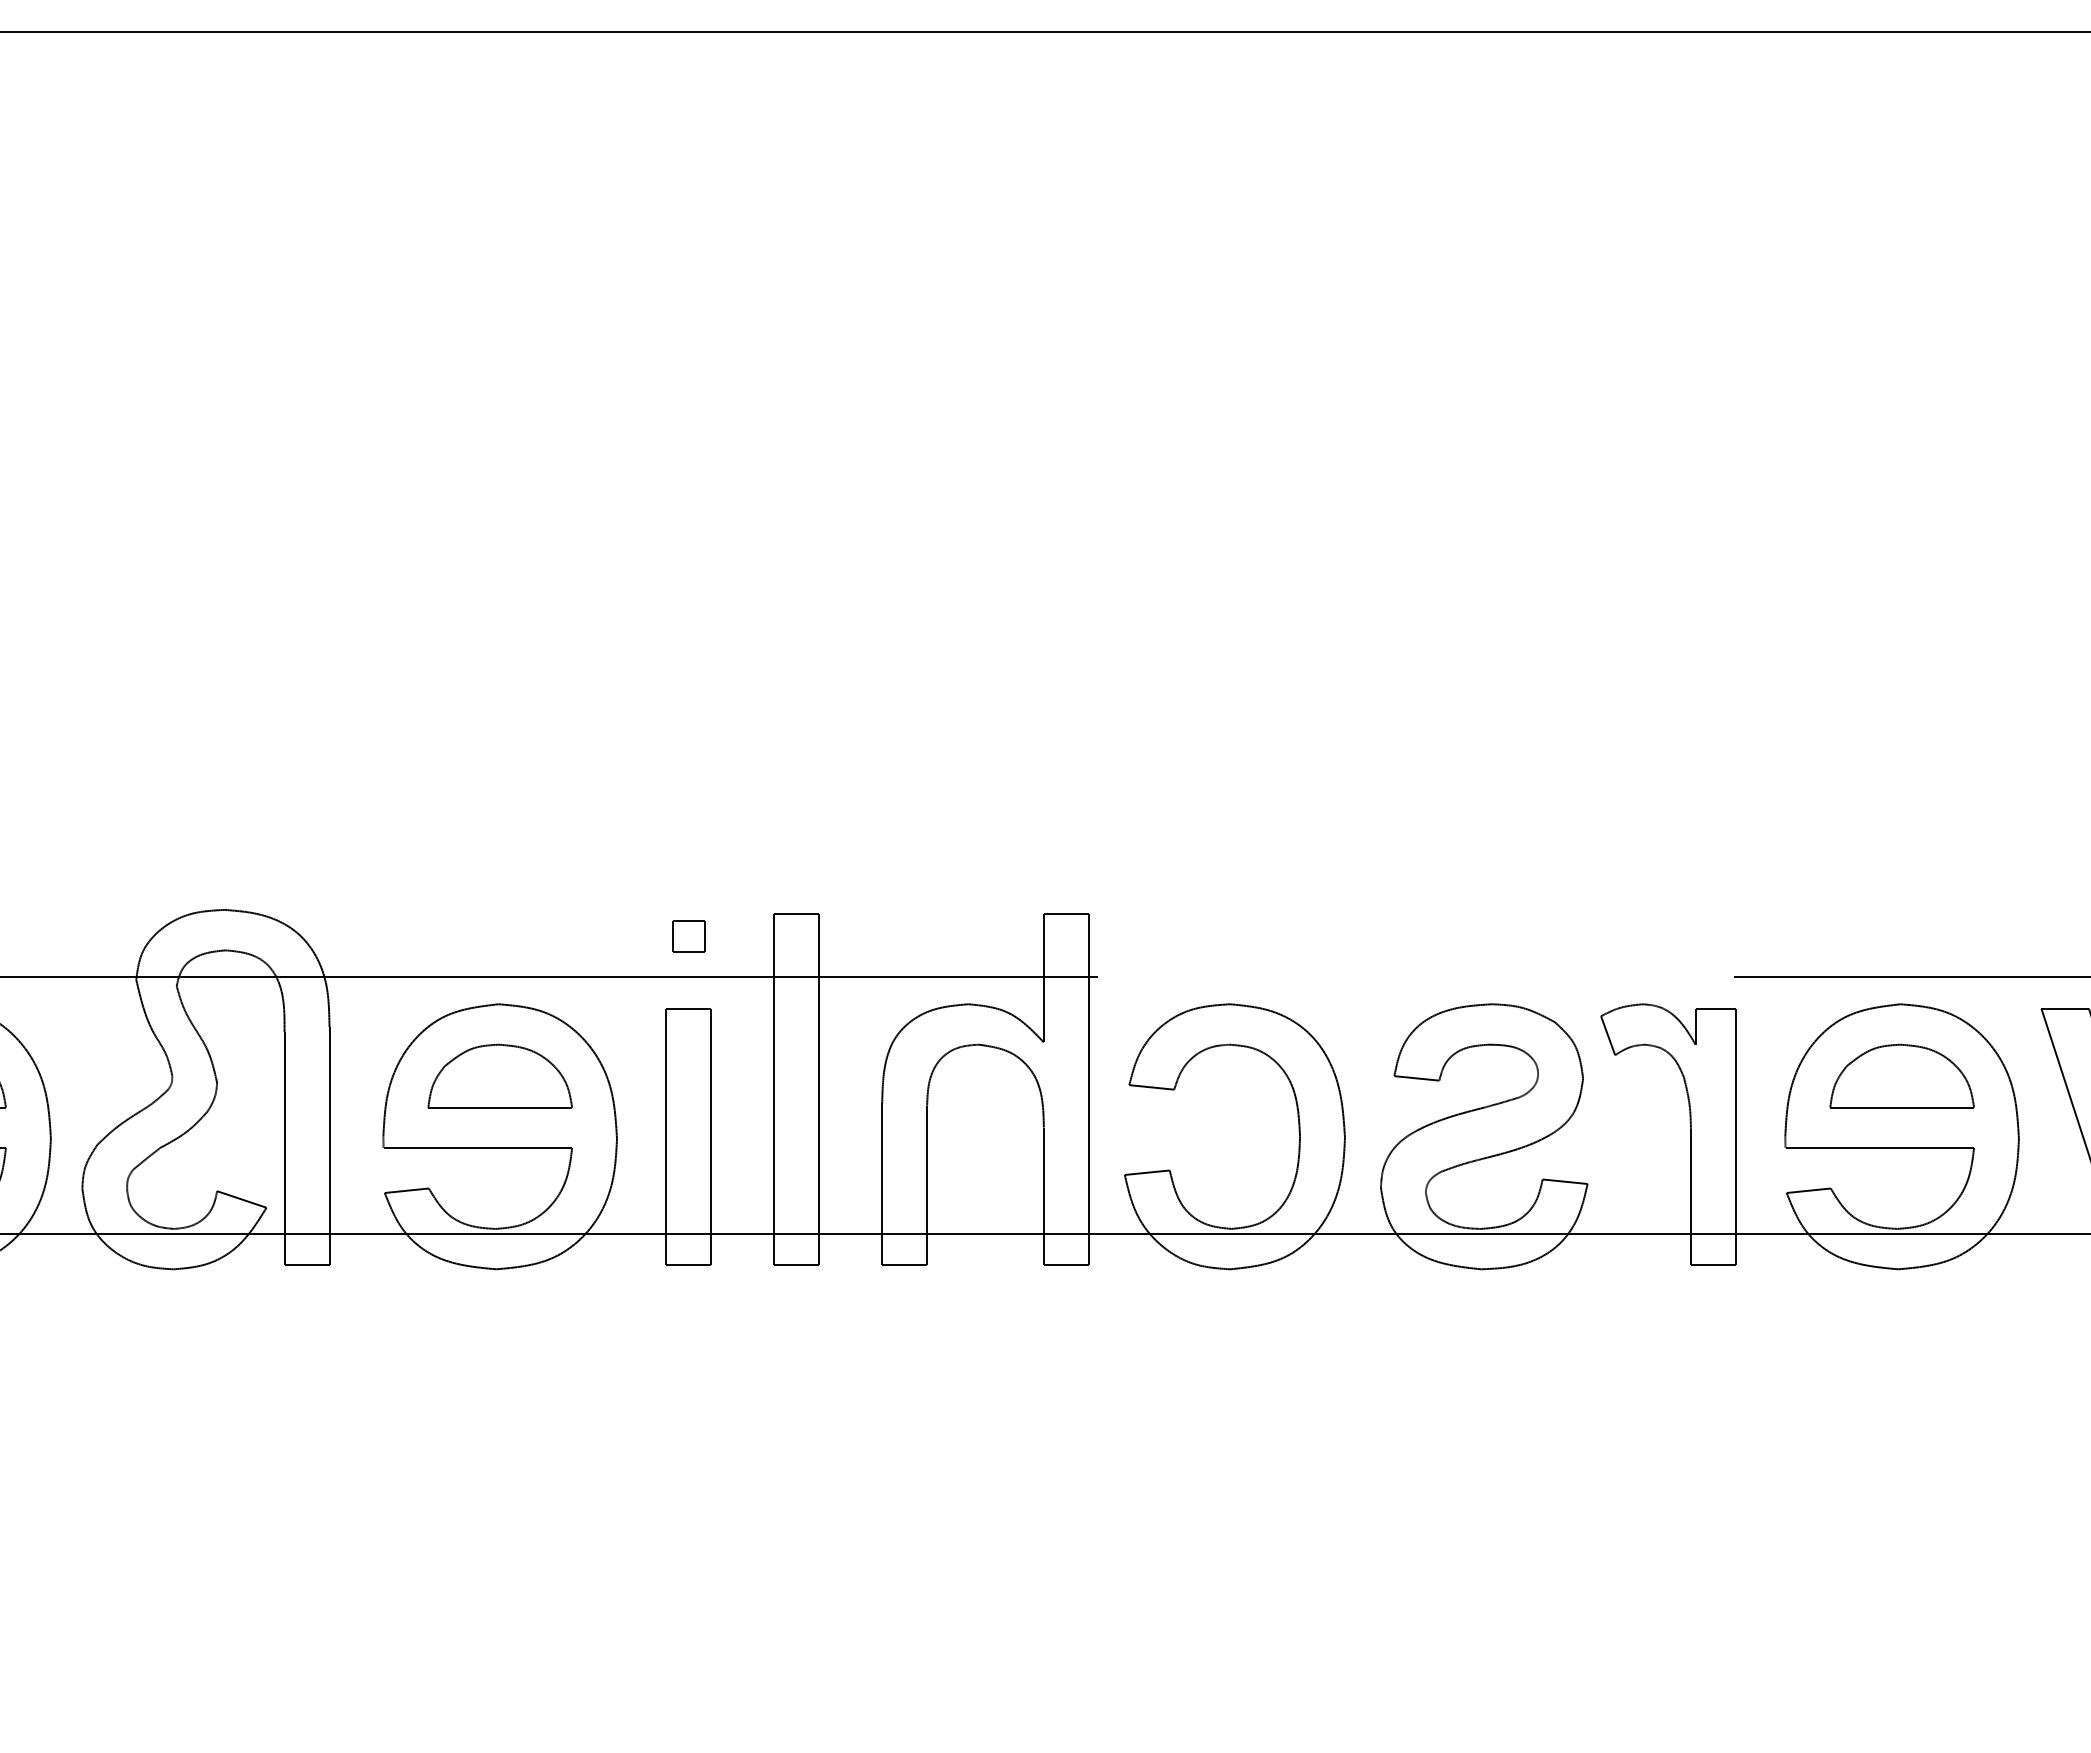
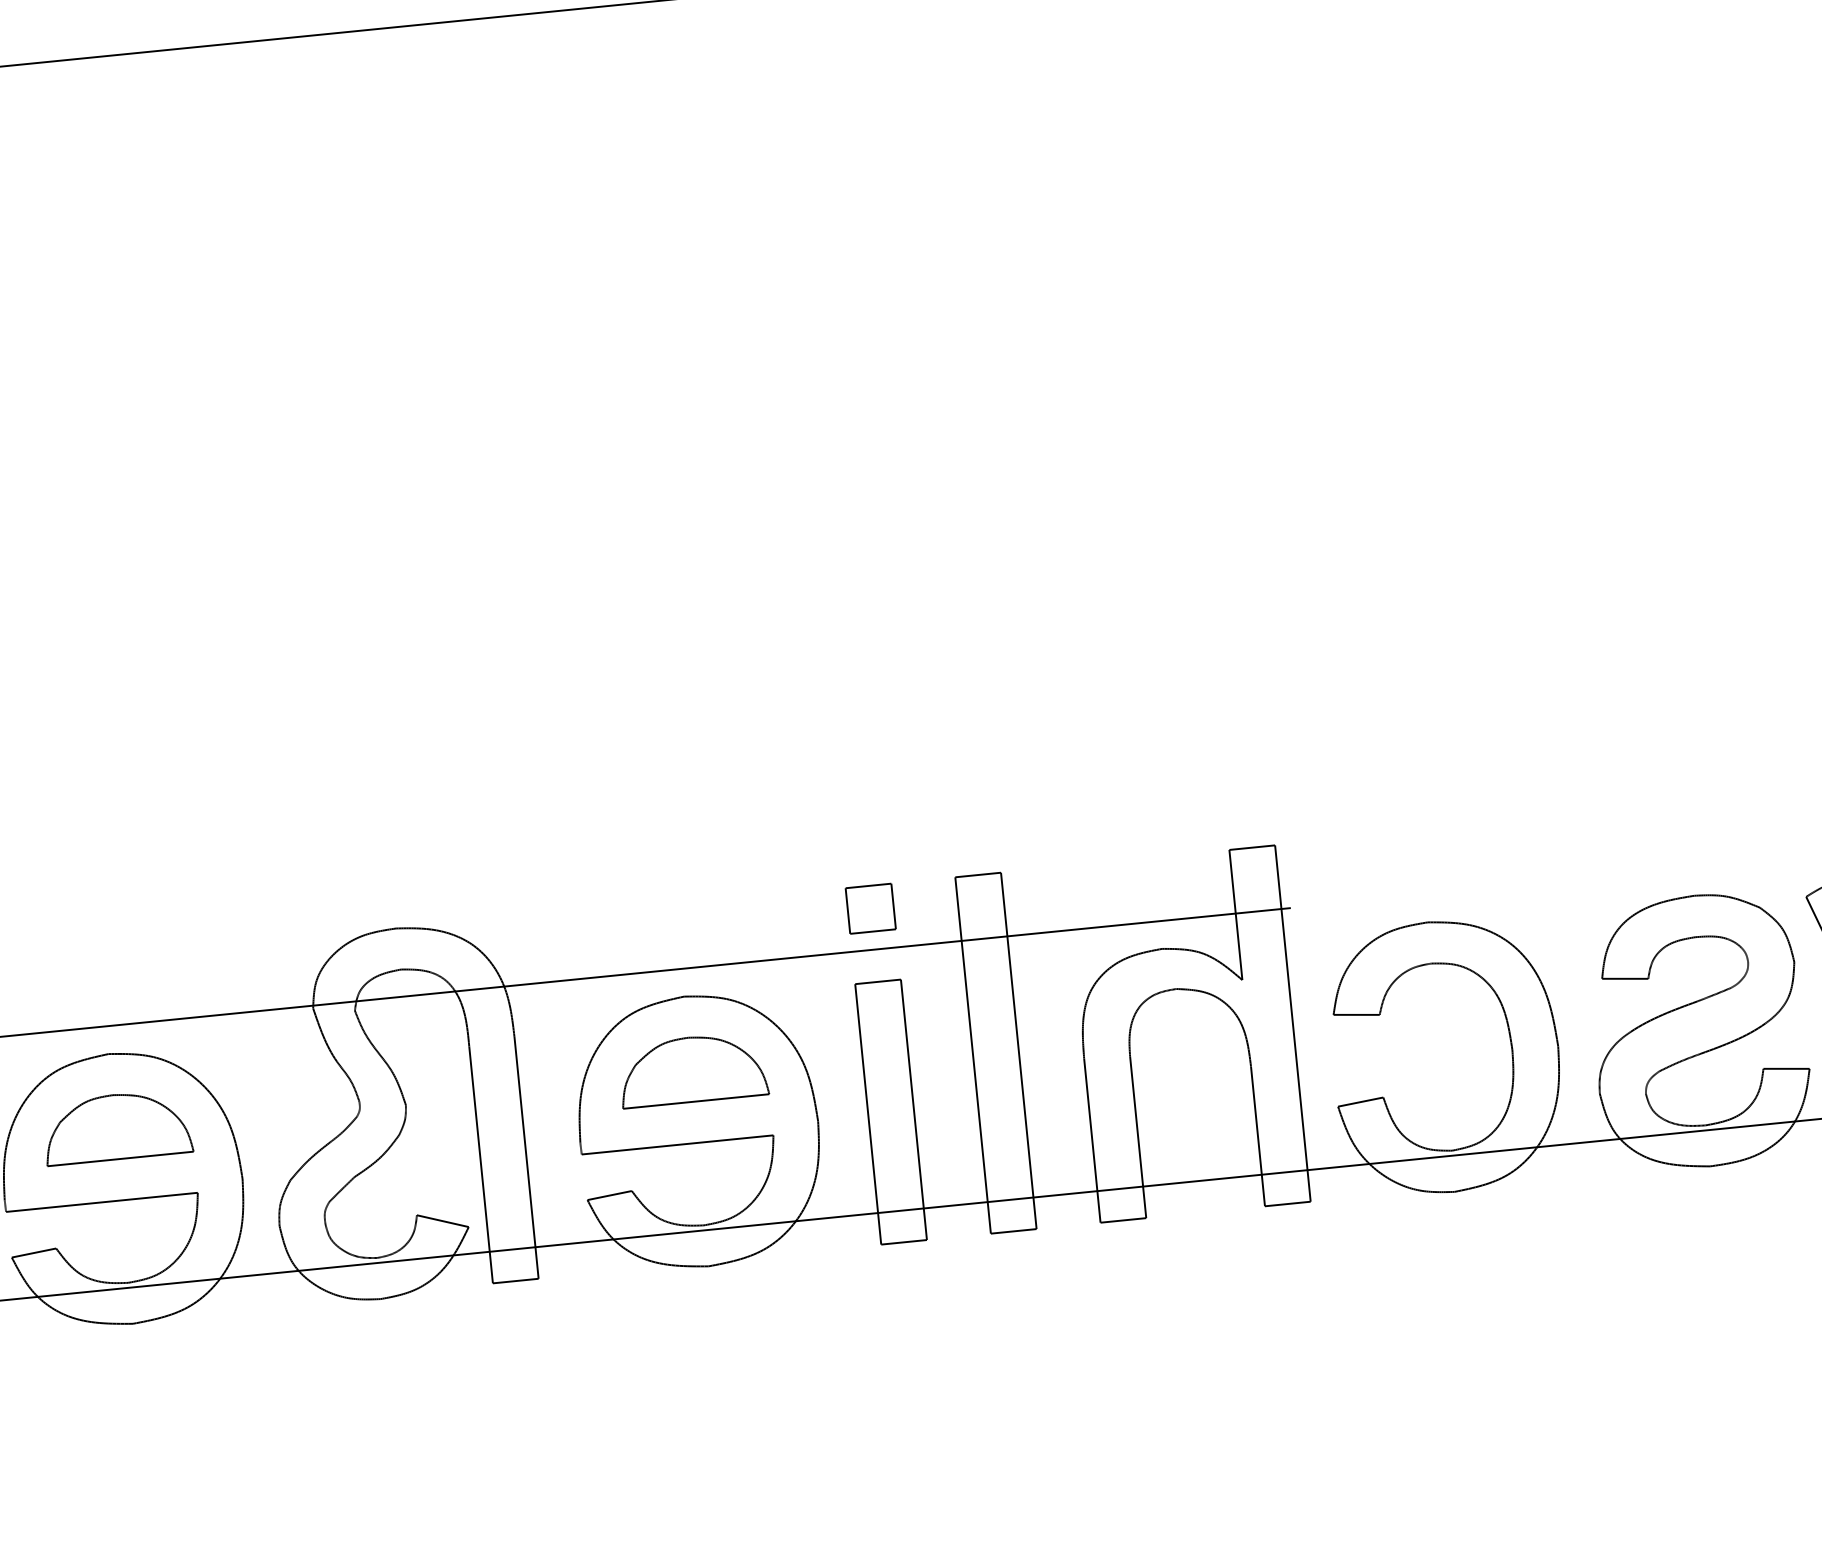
part: (688, 936) -> (870, 908), size x1.43

